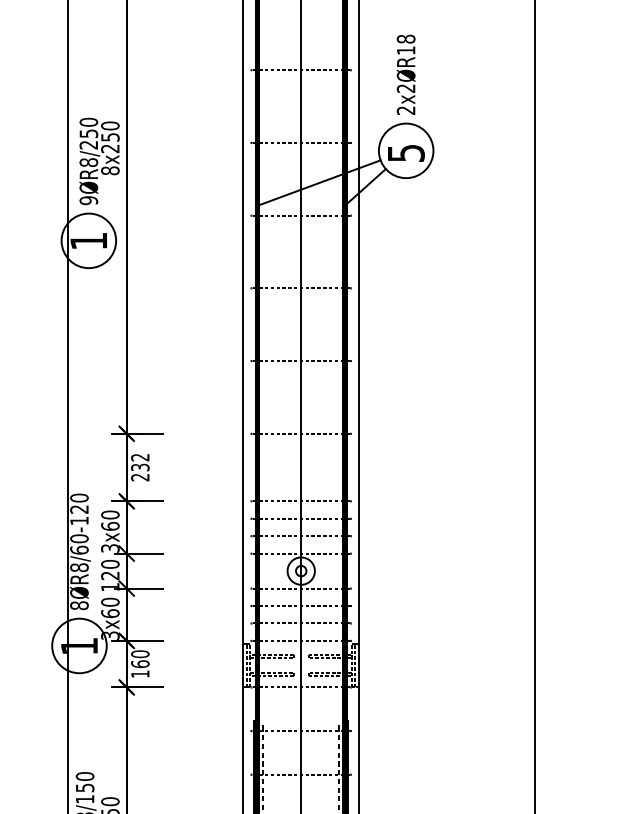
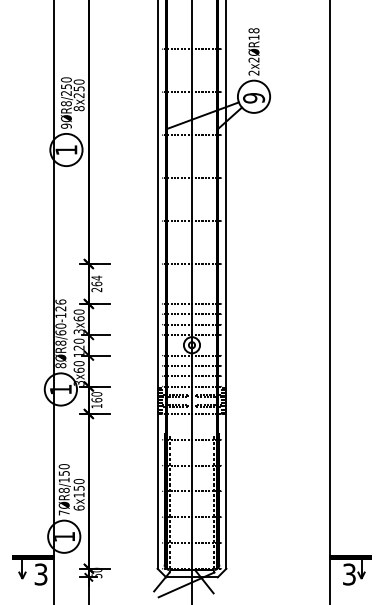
text: (405, 153) -> (253, 98), 5 -> 9
text: (139, 461) -> (96, 280), 232 -> 264
text: (78, 497) -> (60, 301), 8ØR8/60-120 -> 8ØR8/60-126

